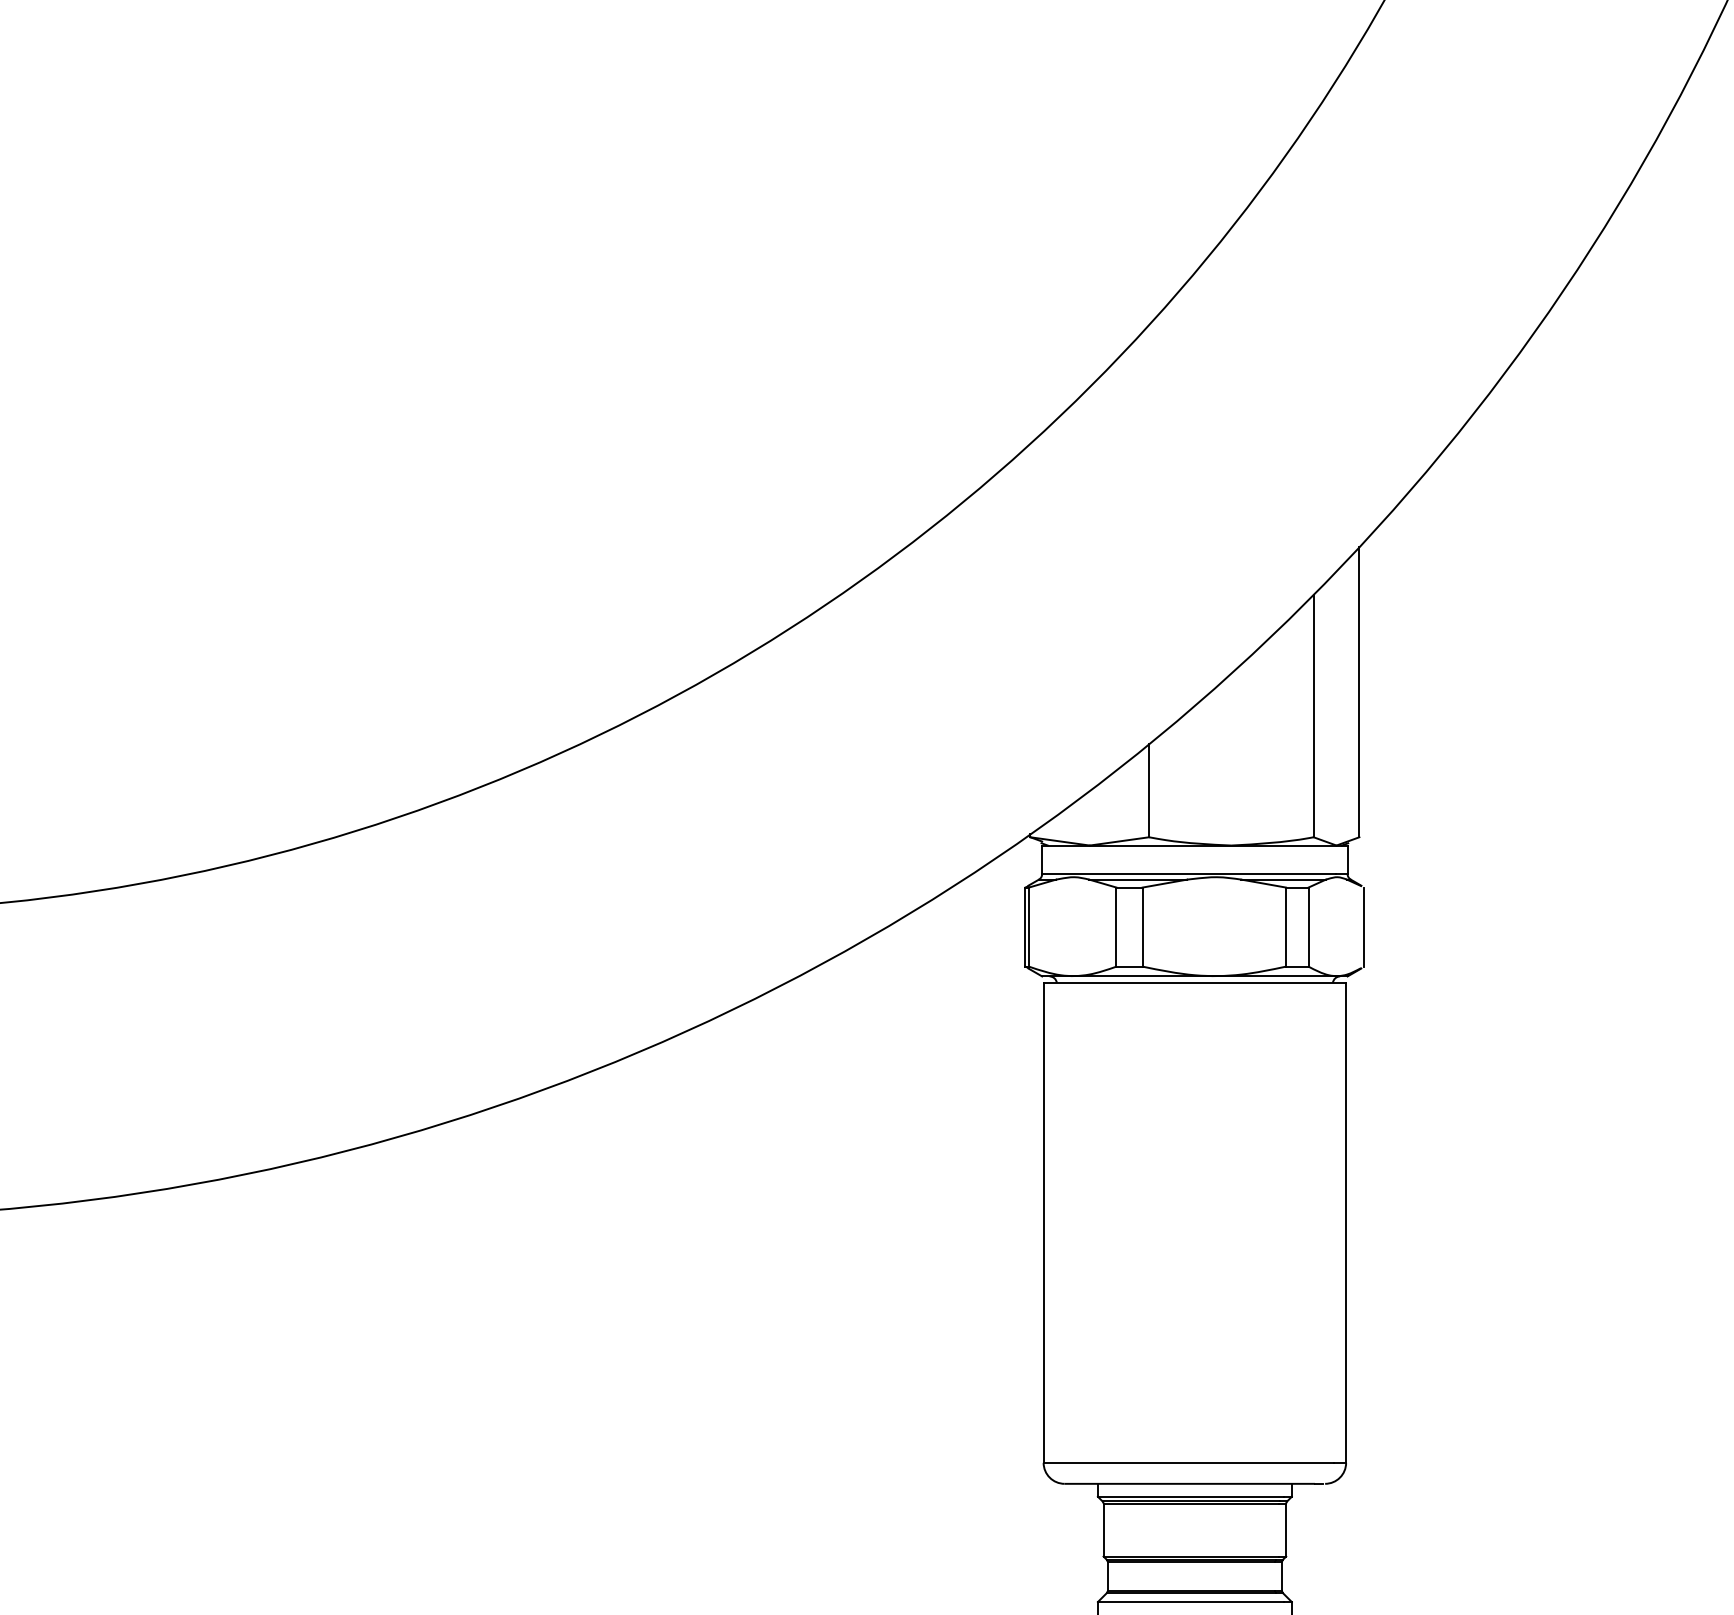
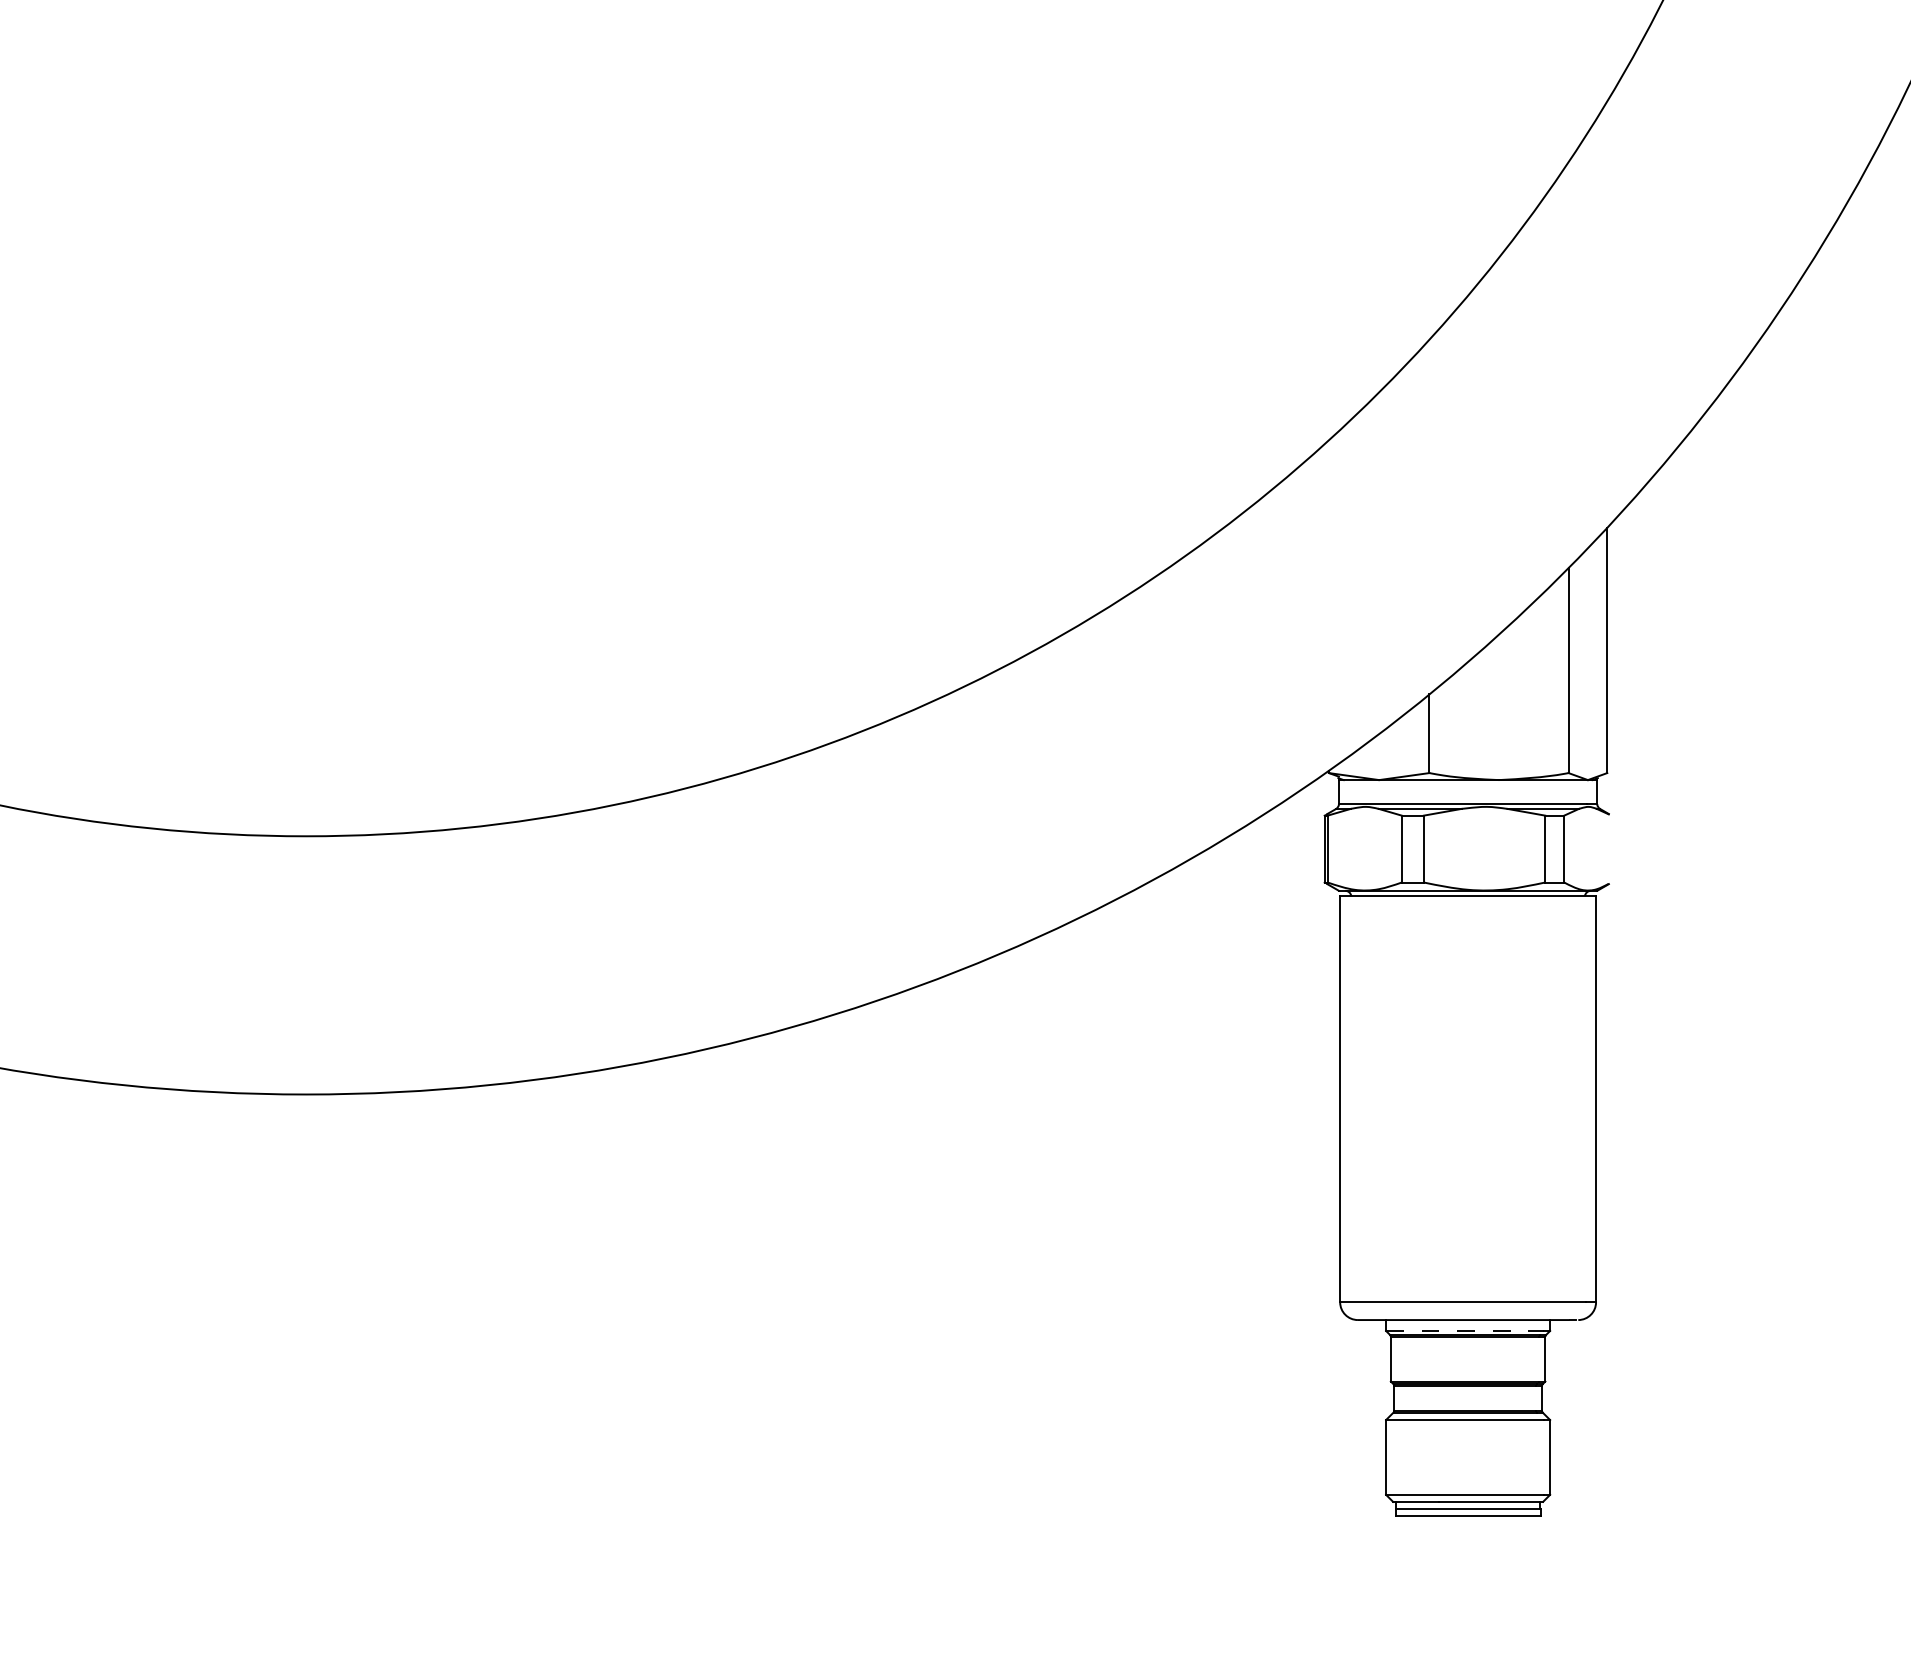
line: (1364, 926) -> (1611, 848), removed
line: (1190, 1496) -> (1464, 1330), solid -> dashed

